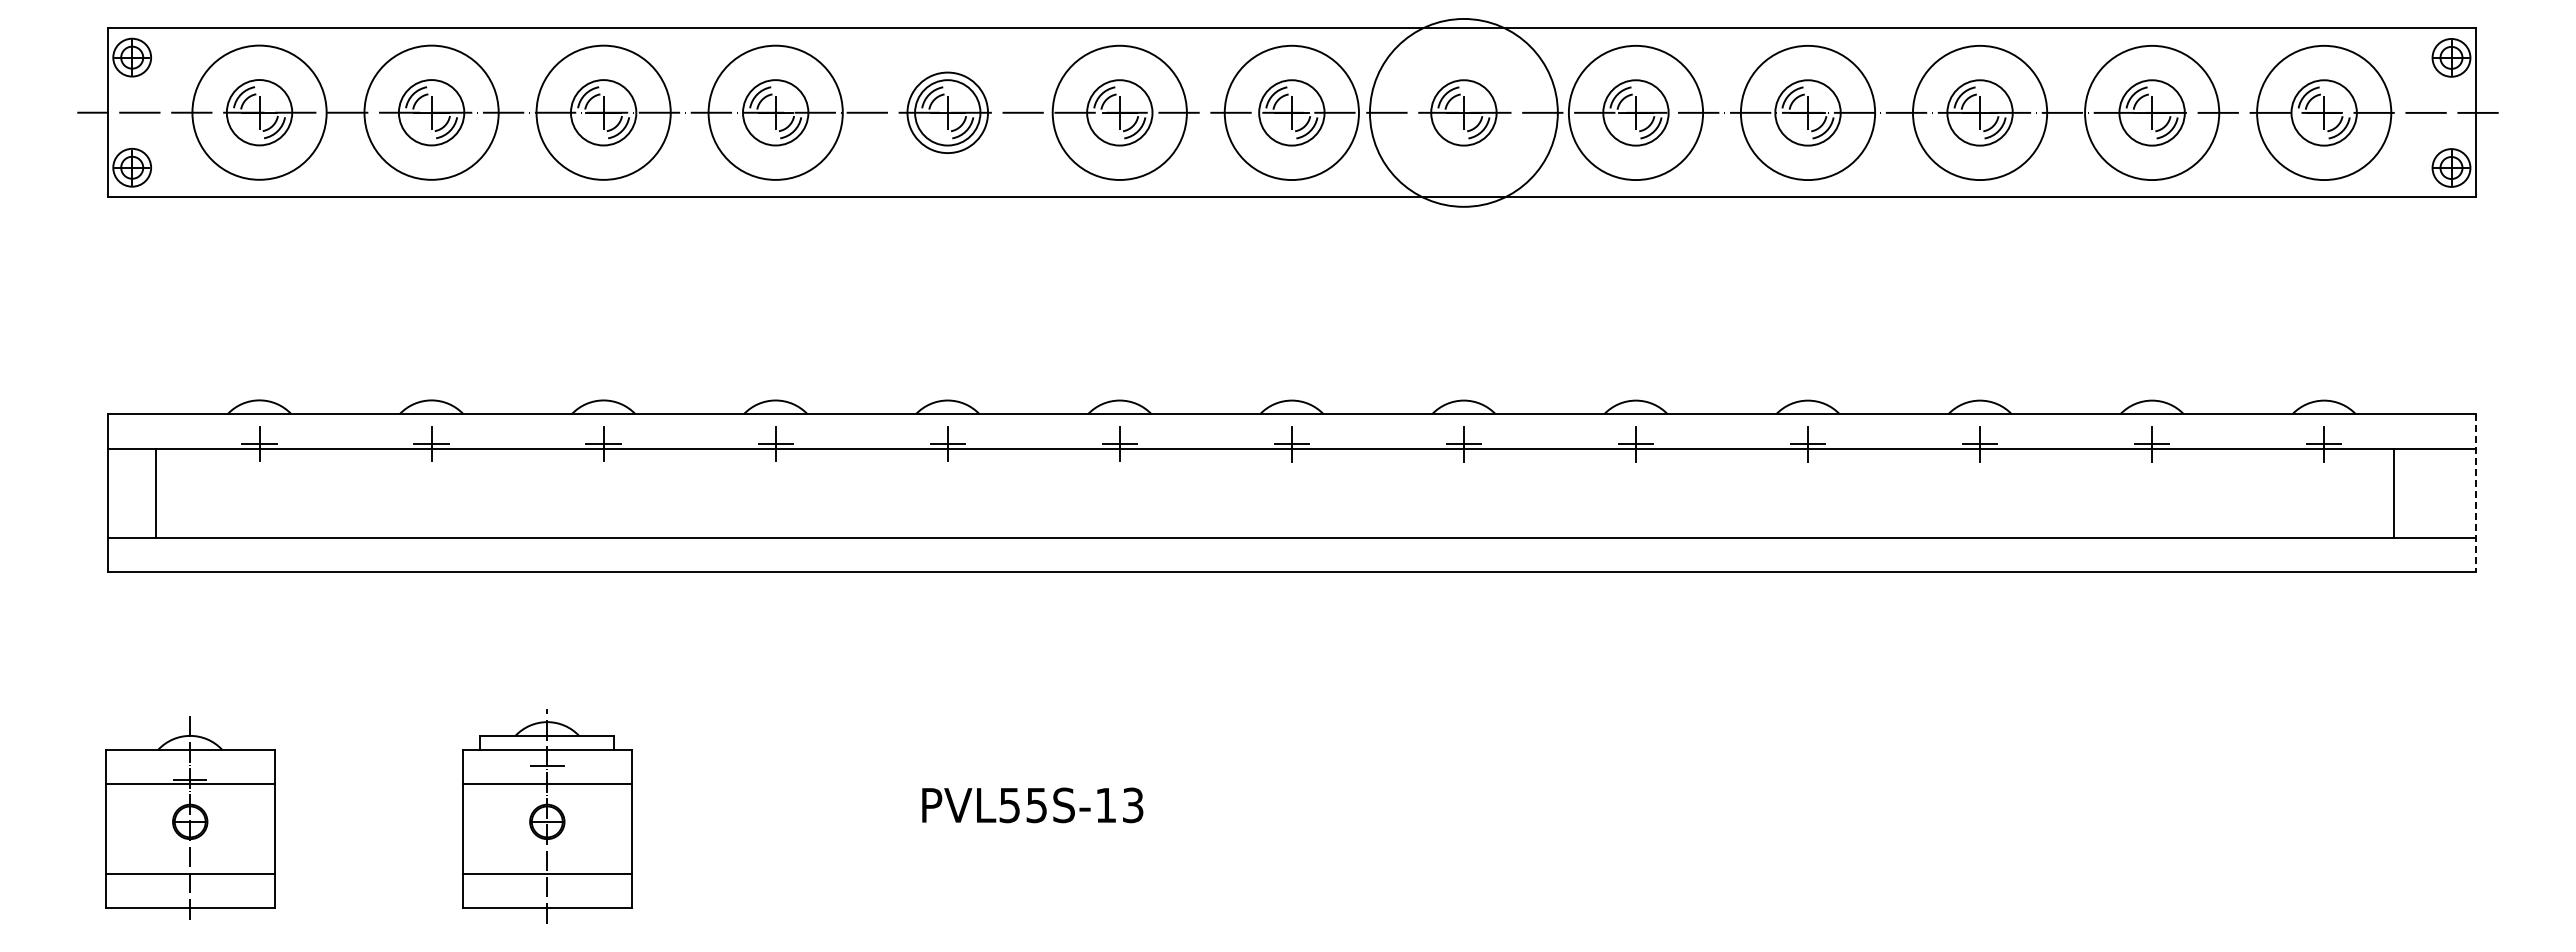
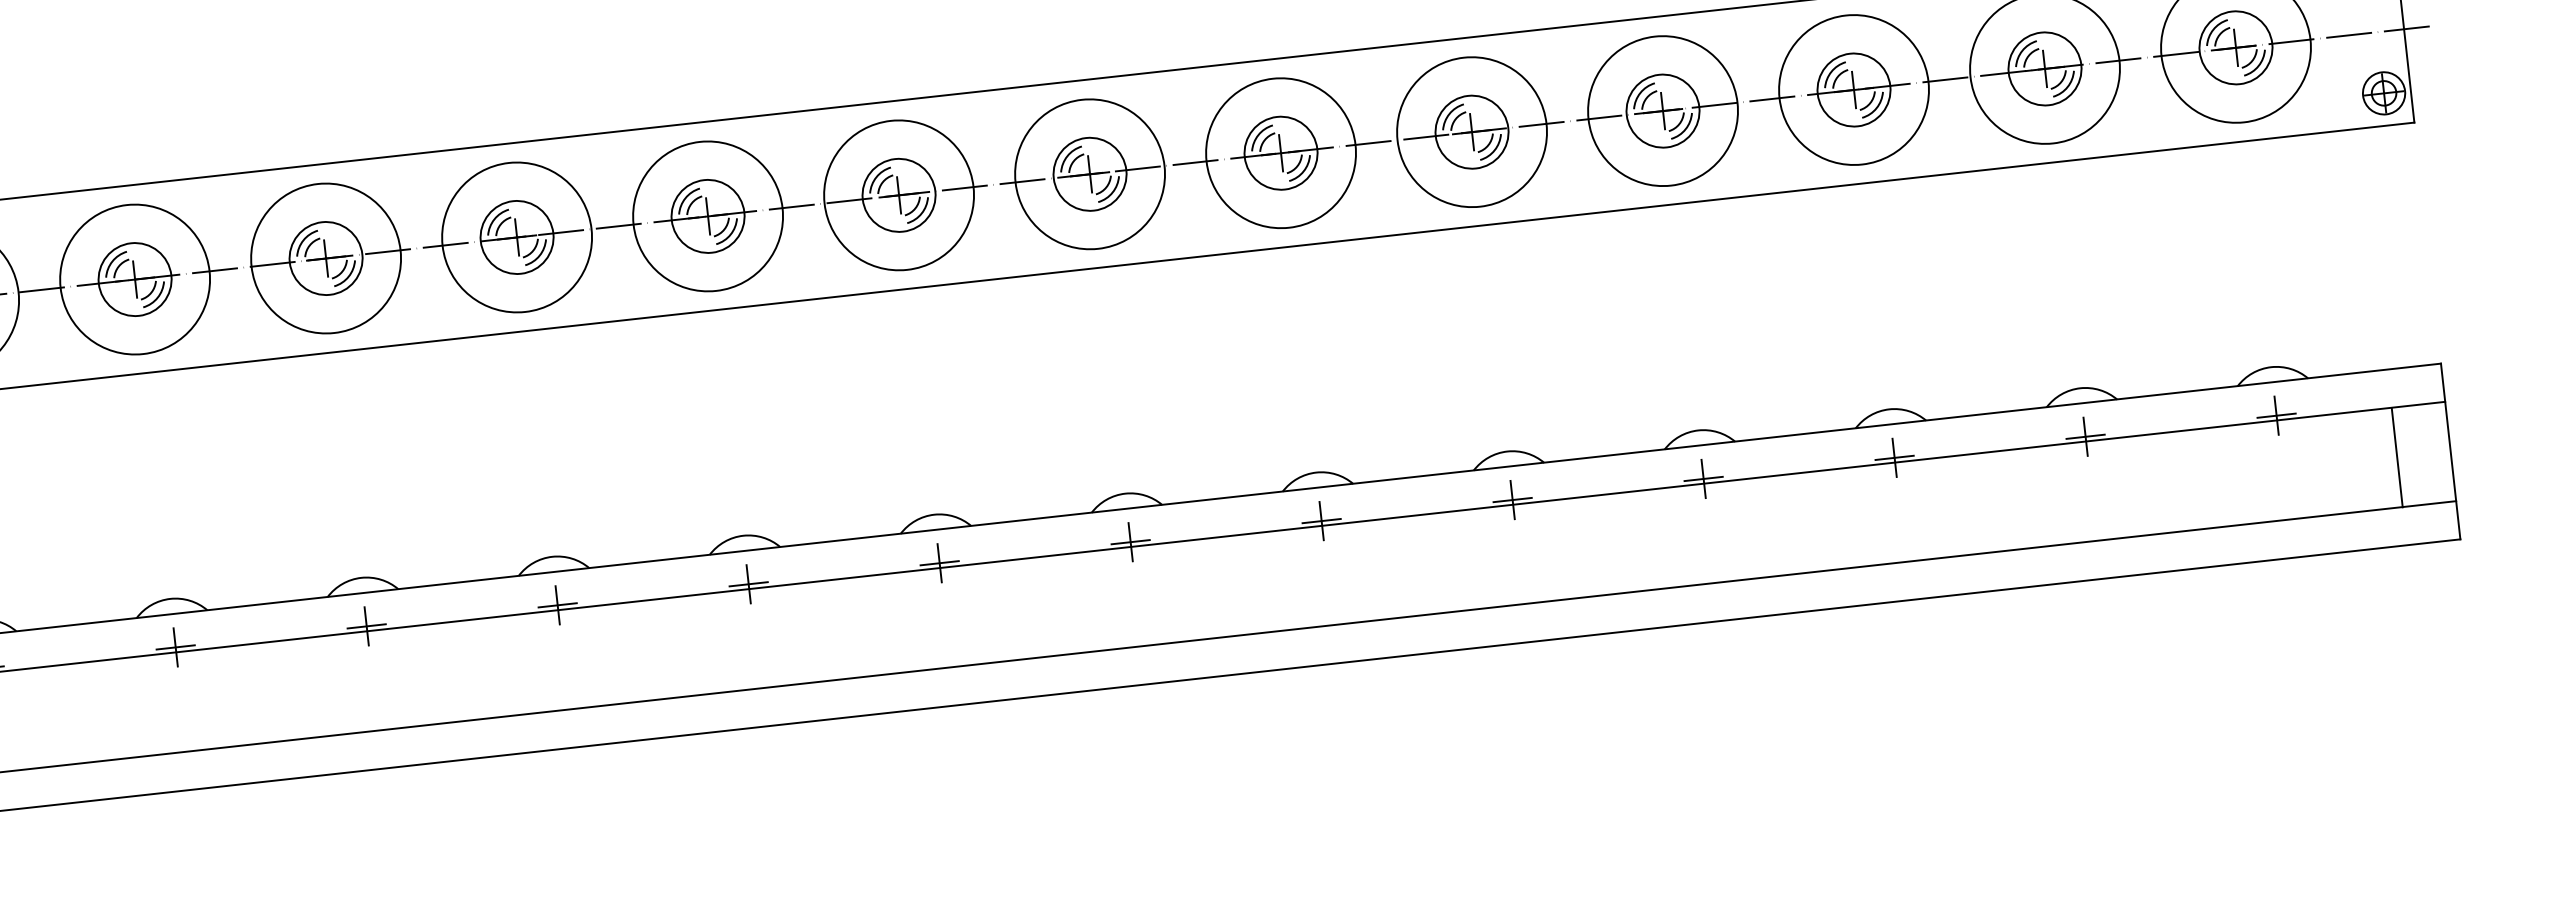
circle: (947, 112) -> (707, 216), size x1.67
circle: (1463, 112) -> (1280, 152), size x0.71
line: (2394, 493) -> (2397, 457), moved
line: (2475, 493) -> (2450, 451), dashed -> solid

